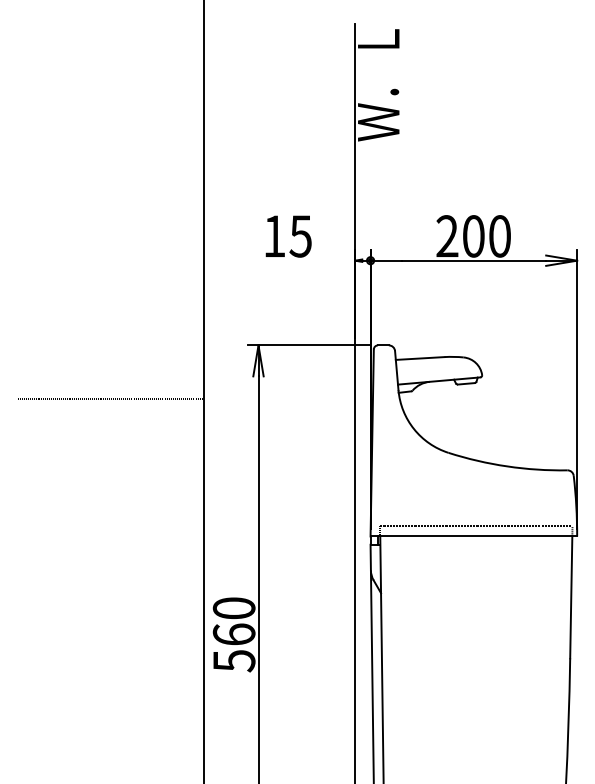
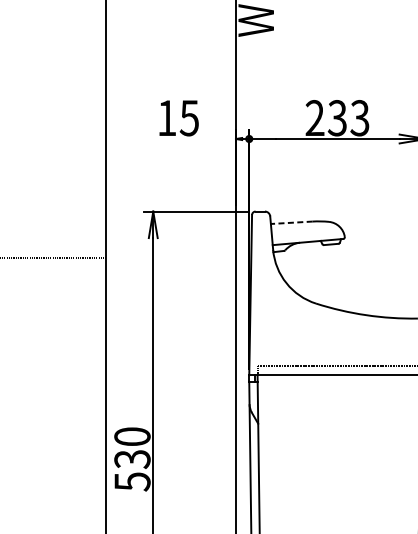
text: (486, 236) -> (348, 118), 200 -> 233
line: (419, 358) -> (291, 222), solid -> dashed
text: (233, 634) -> (131, 459), 560 -> 530

